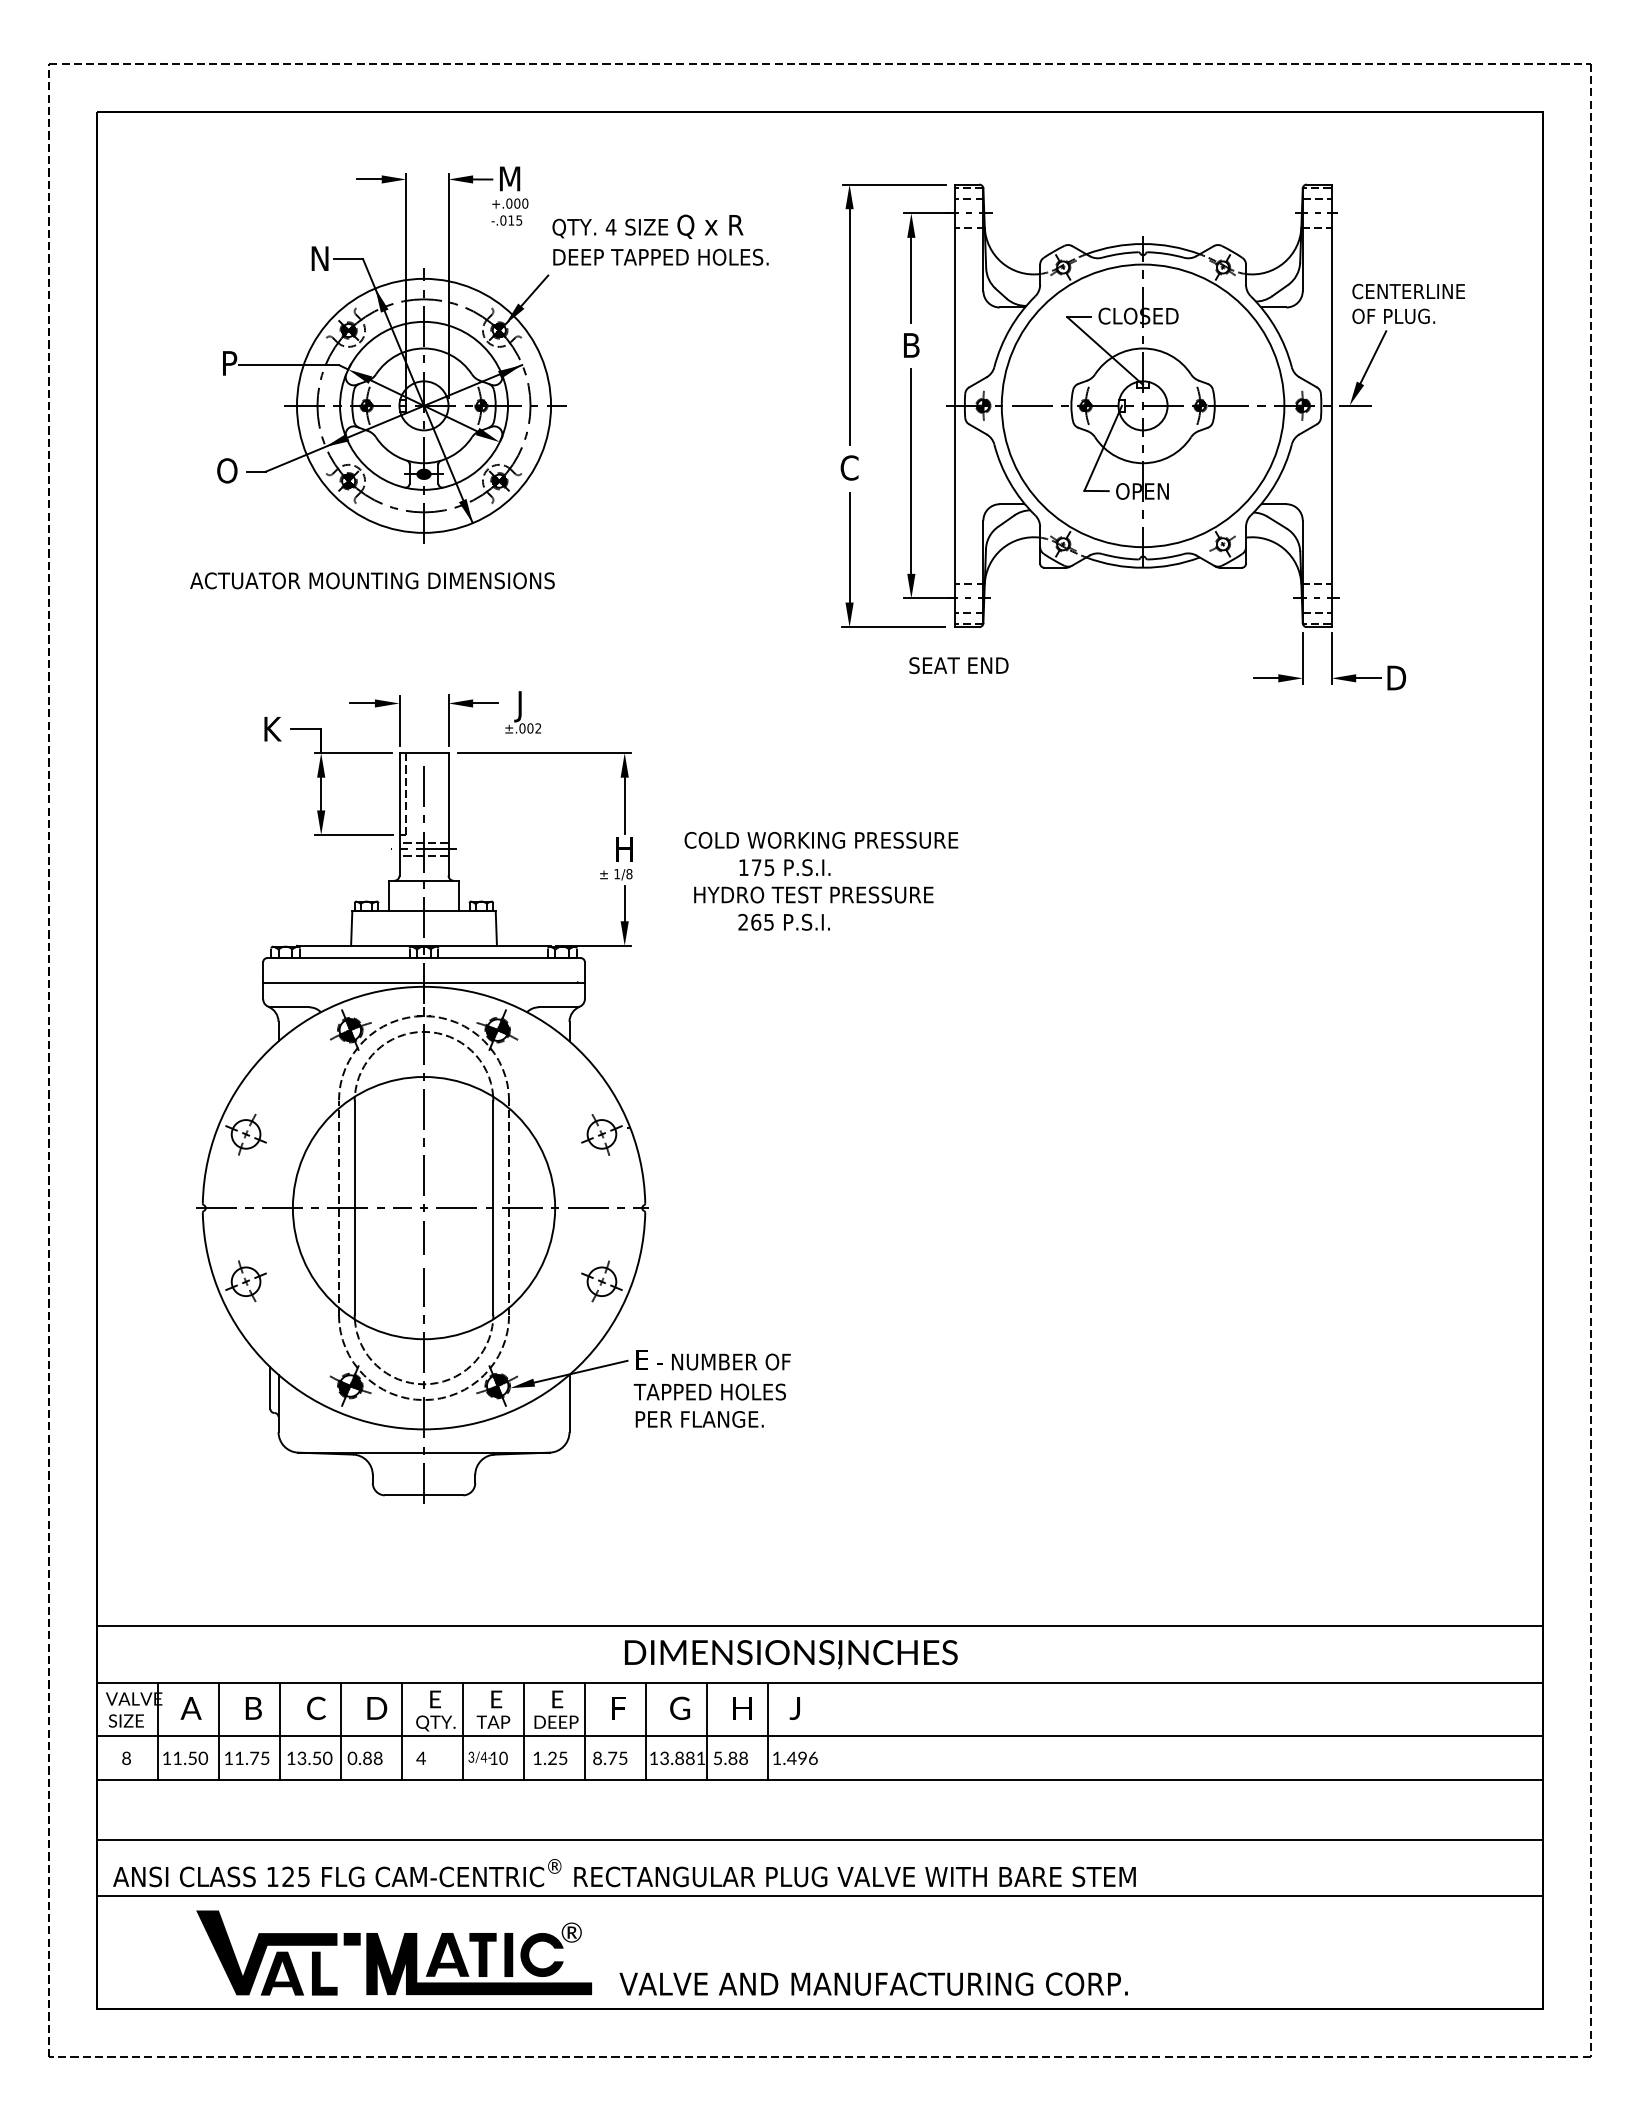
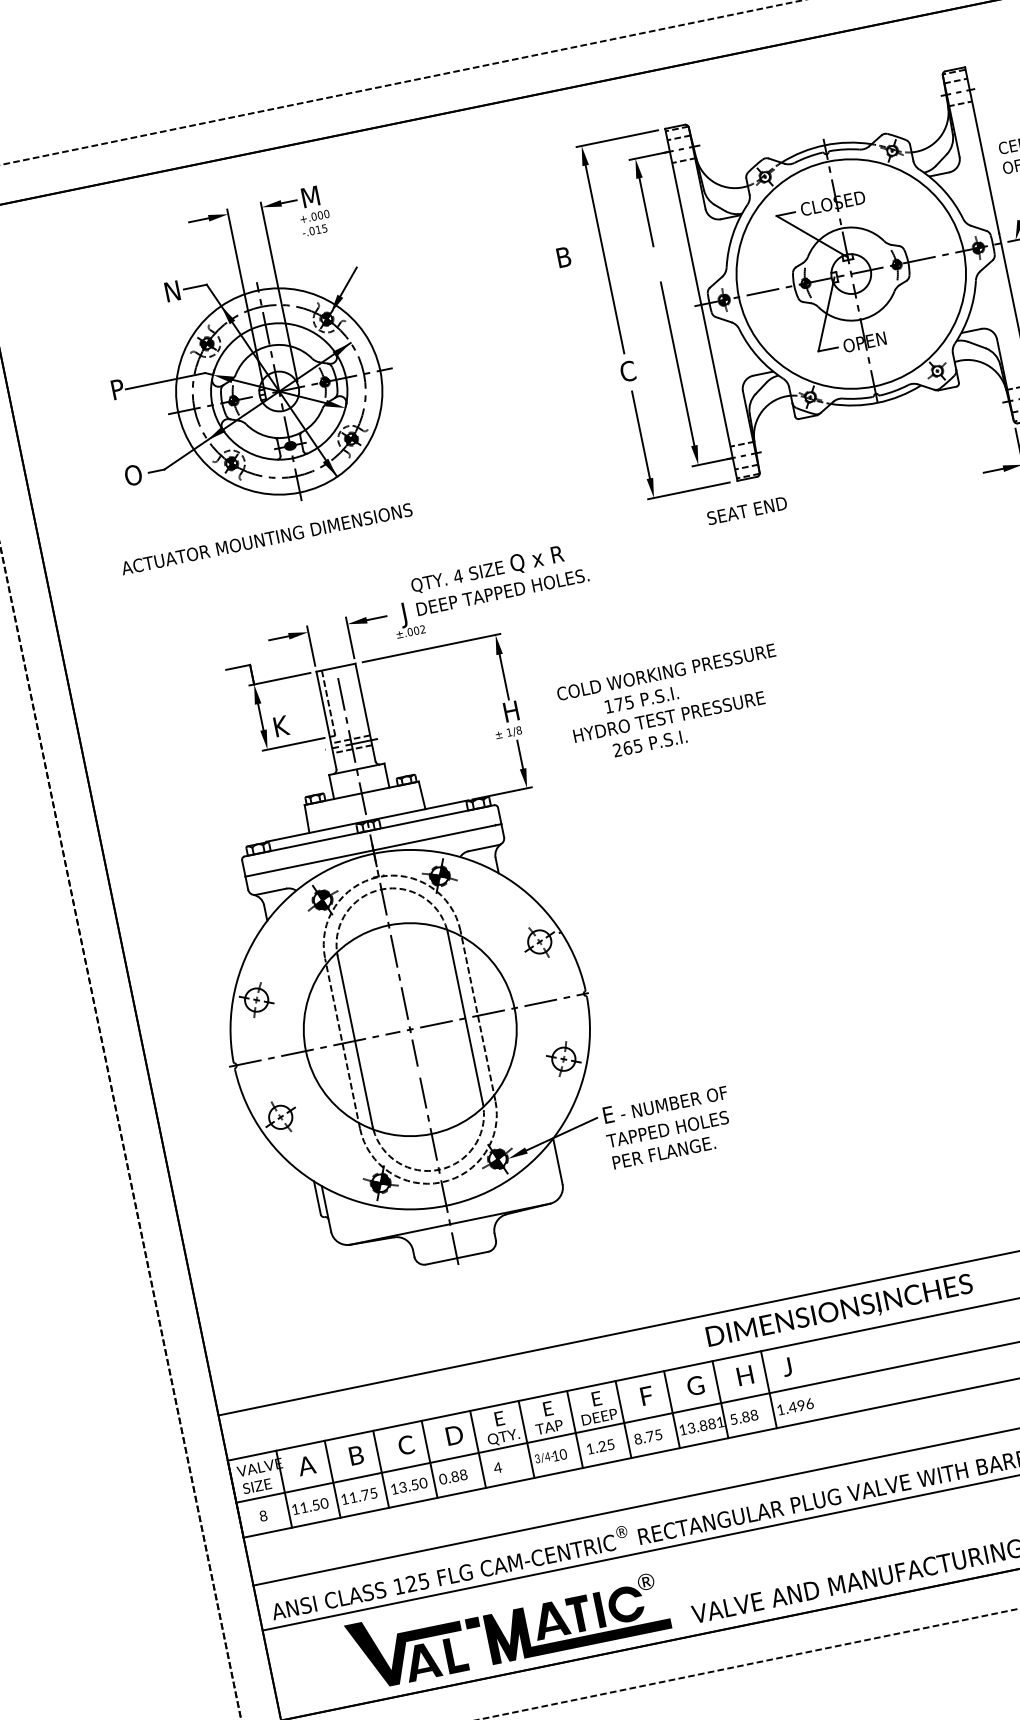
text: (660, 239) -> (499, 578), moved
text: (911, 345) -> (563, 257), moved
text: (272, 729) -> (281, 726), moved
text: (791, 1654) -> (839, 1311), moved

